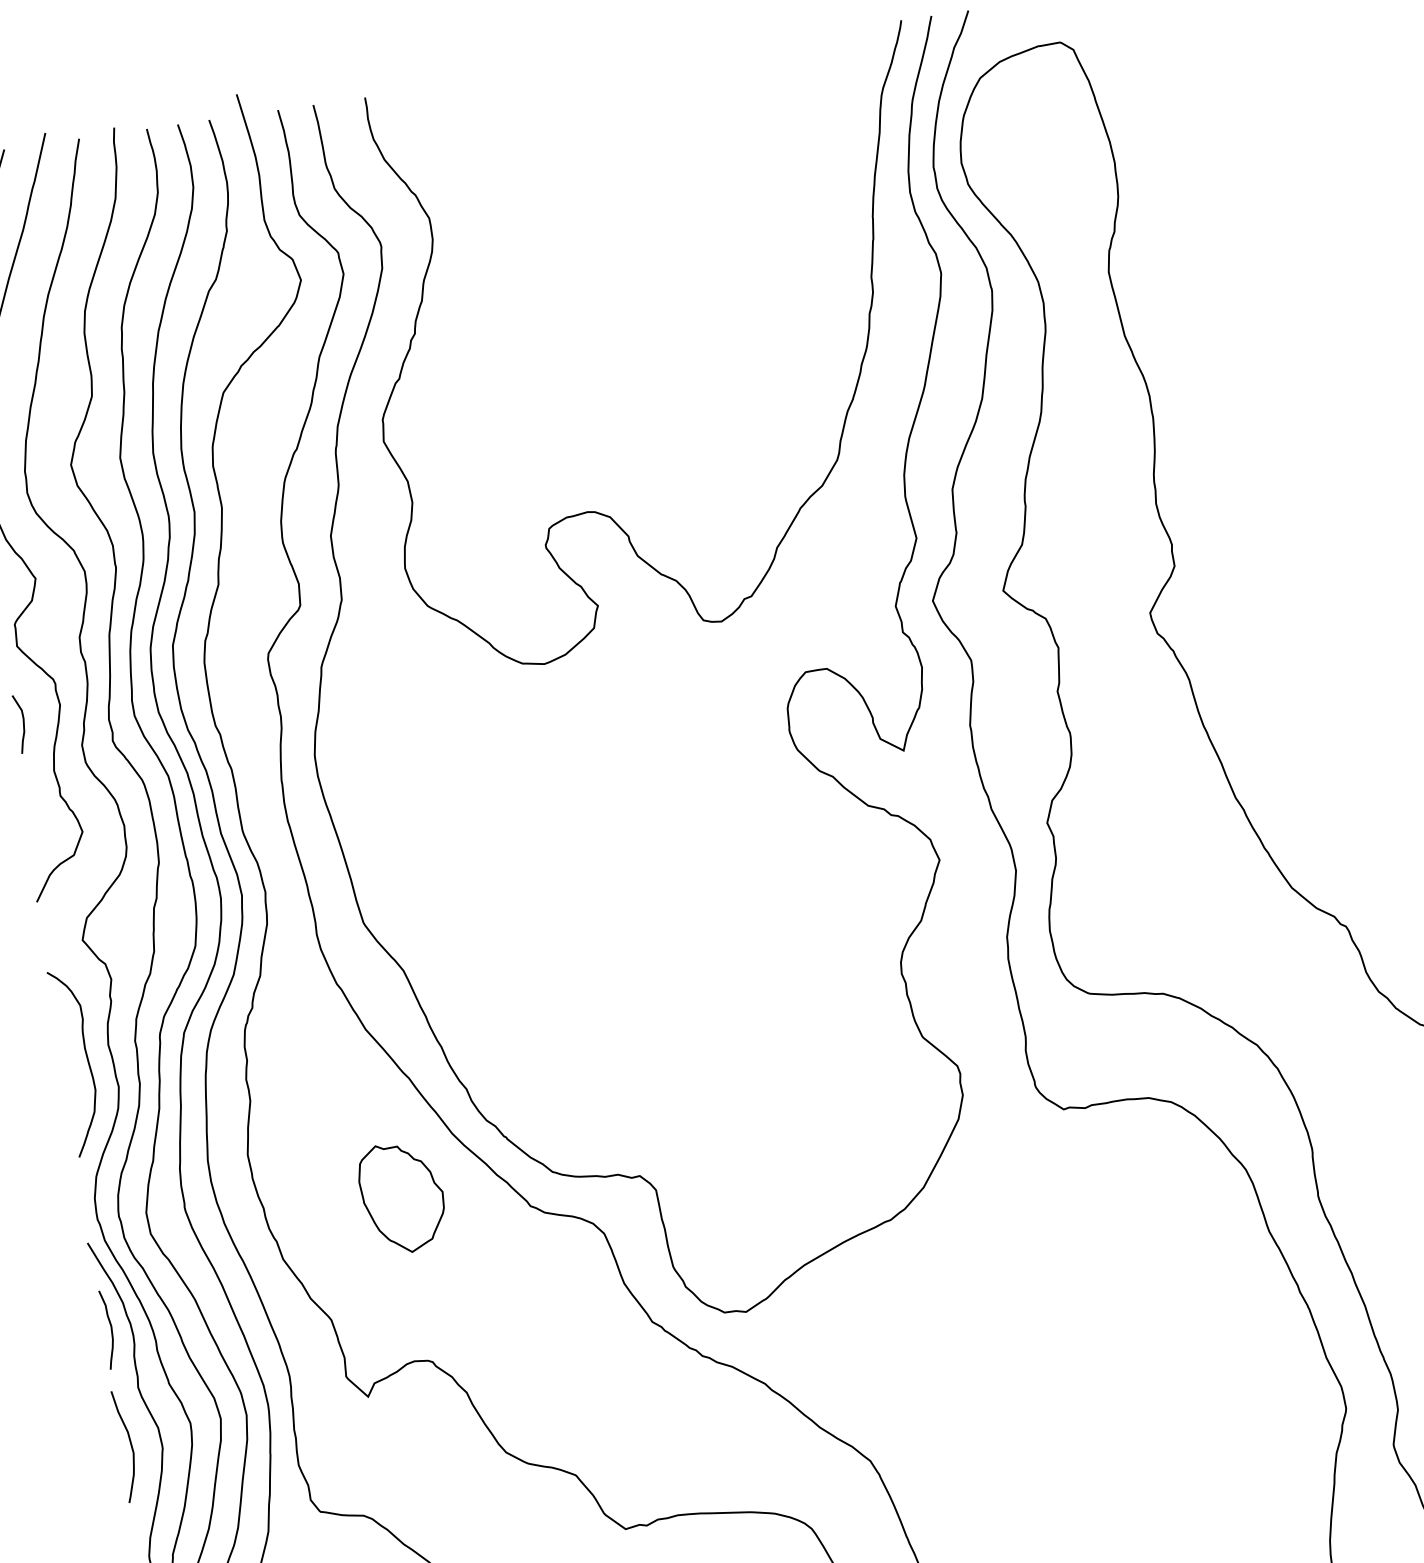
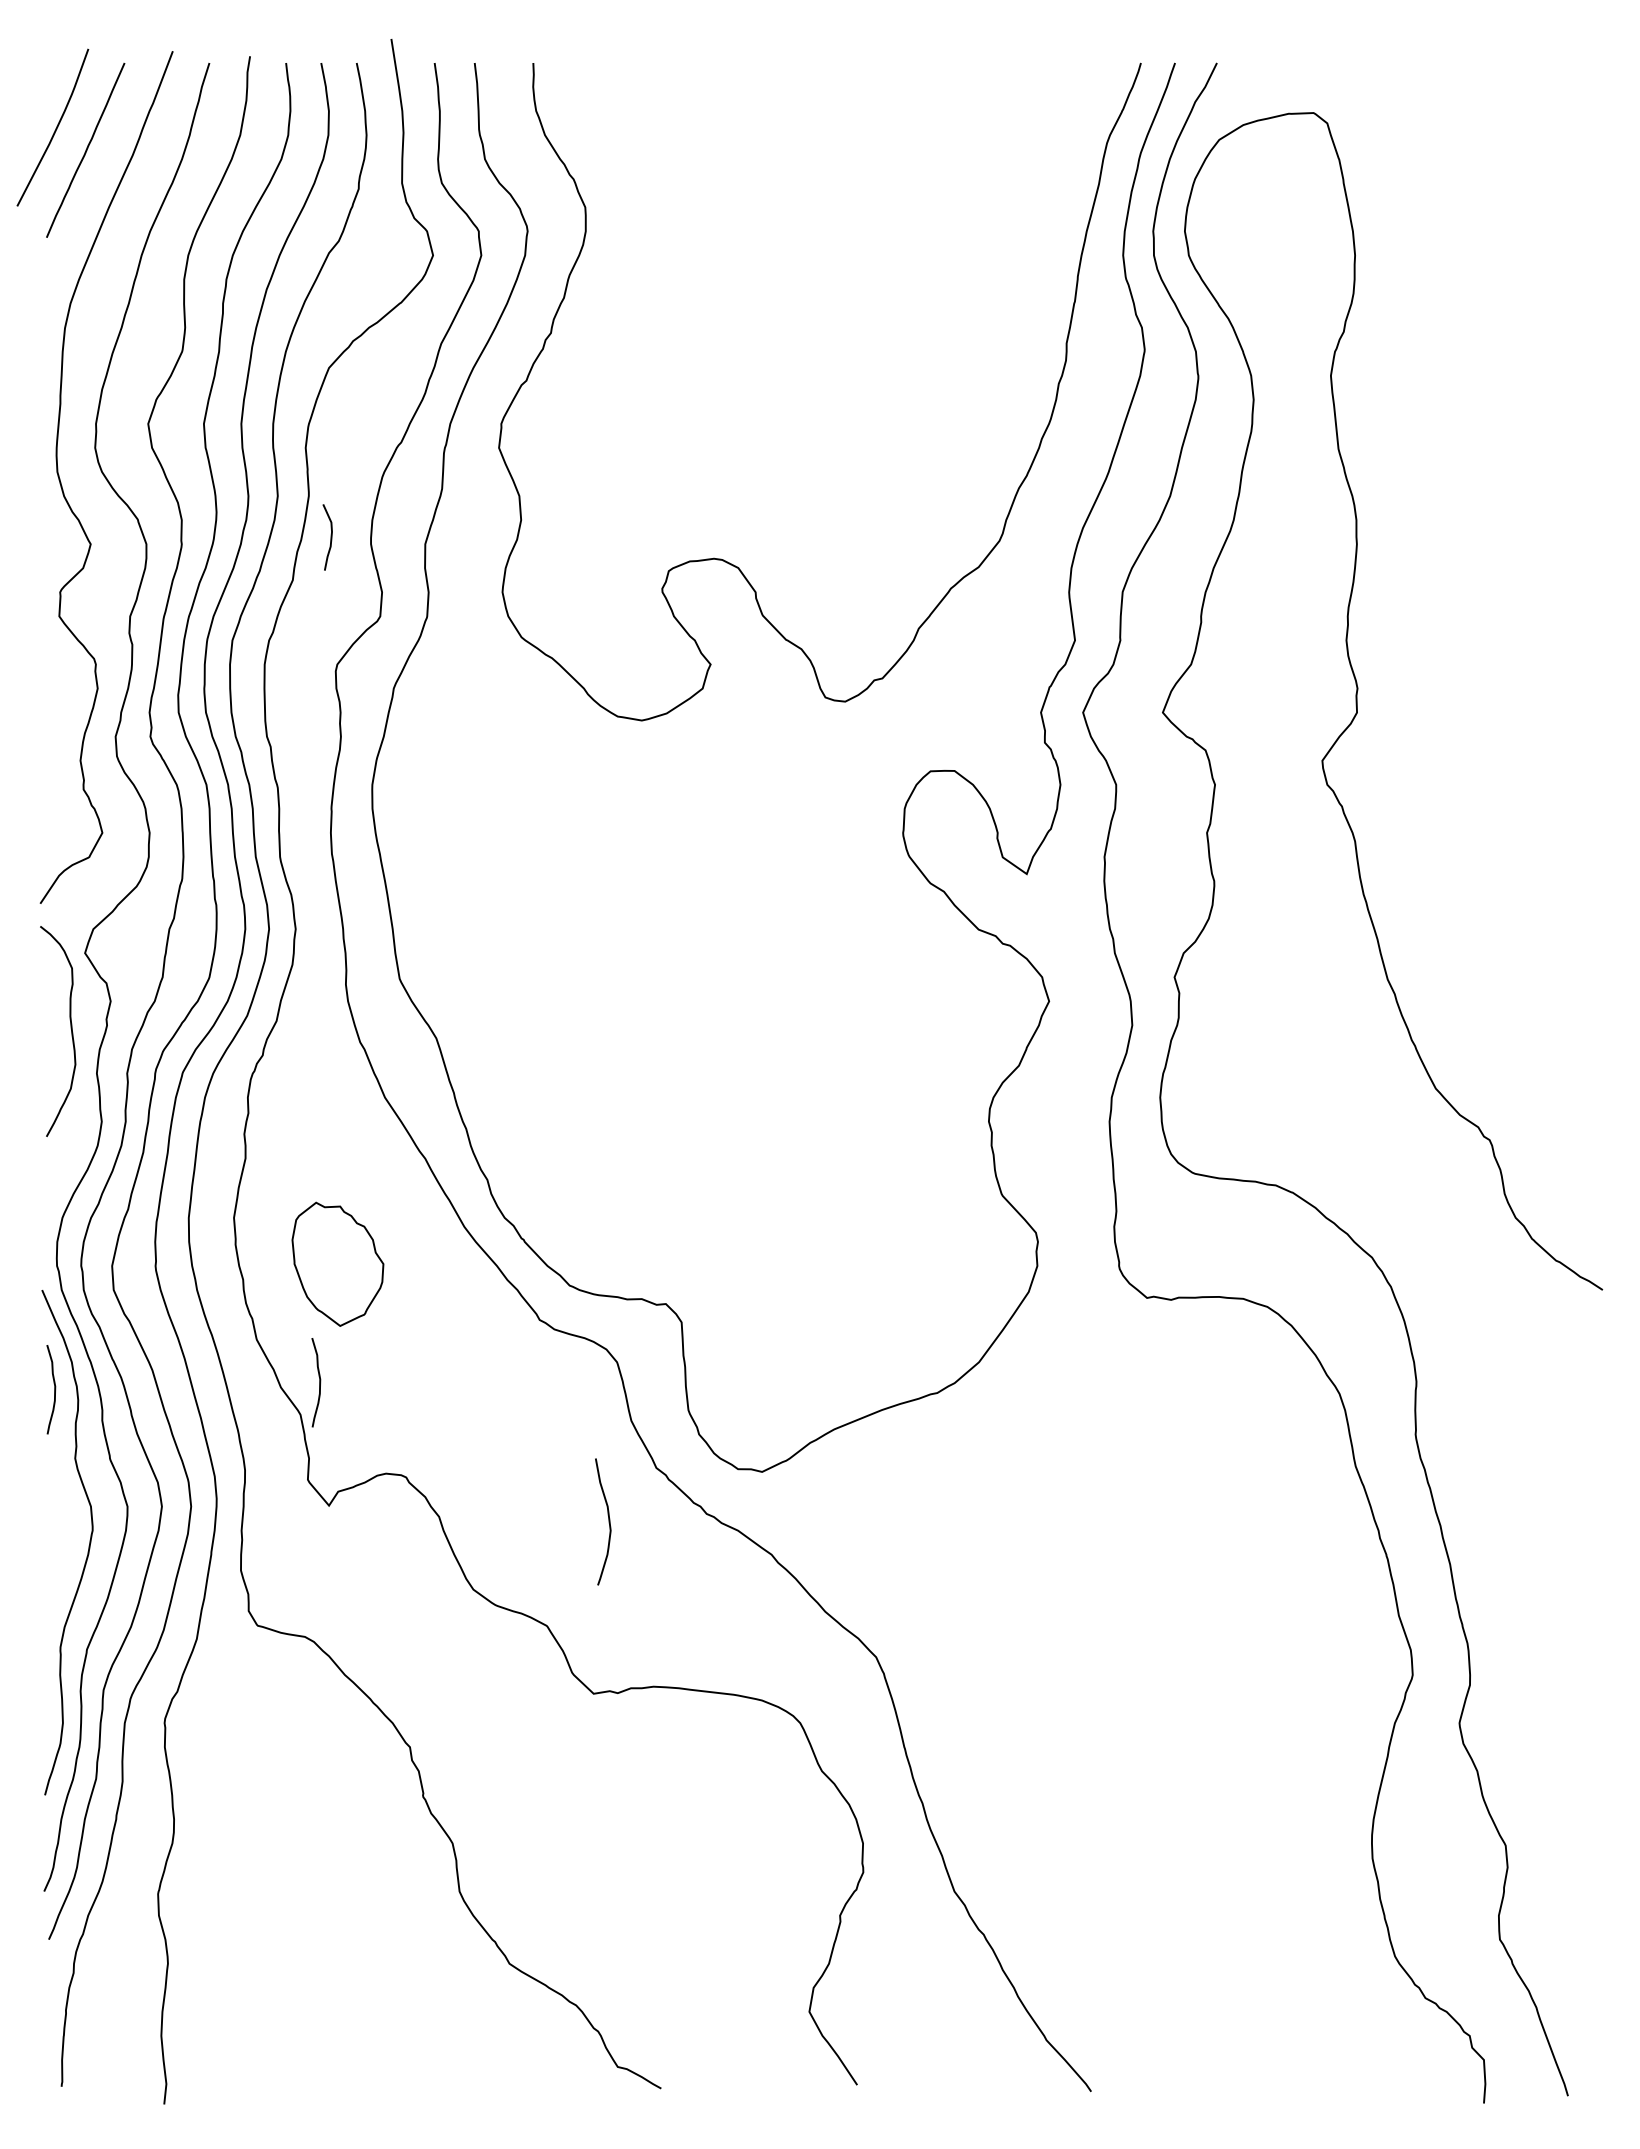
curve: (22, 723) -> (330, 537), moved
curve: (86, 1058) -> (70, 1028), moved
part: (402, 1197) -> (337, 1263), moved
curve: (344, 1289) -> (319, 1382), added
curve: (130, 1445) -> (608, 1521), moved

